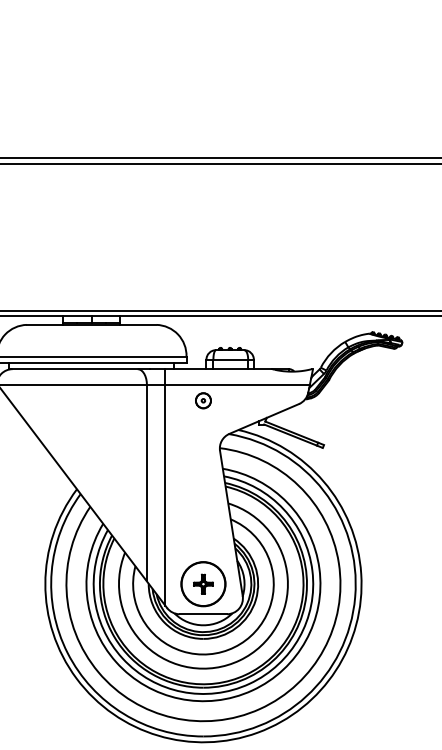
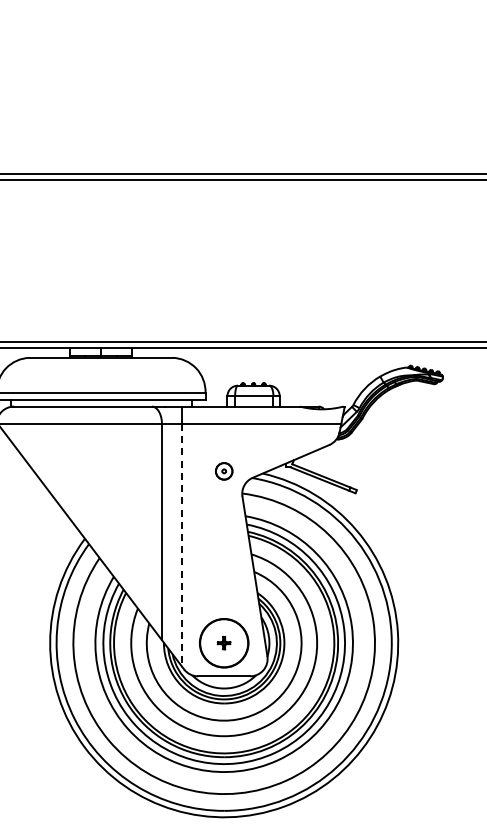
part: (203, 400) -> (224, 471), moved
line: (165, 495) -> (182, 545), solid -> dashed
part: (202, 583) -> (223, 642), size x0.6

